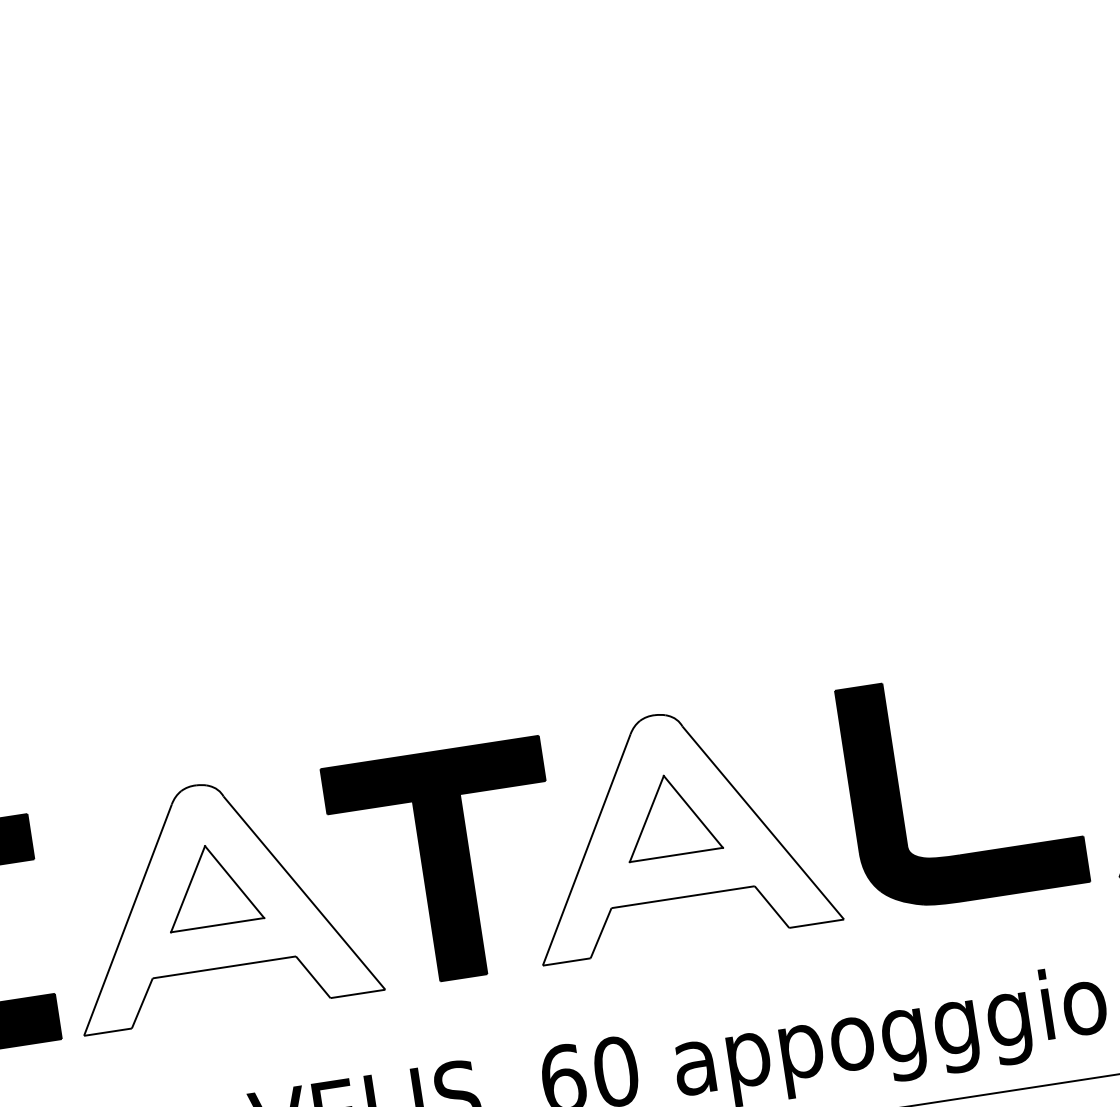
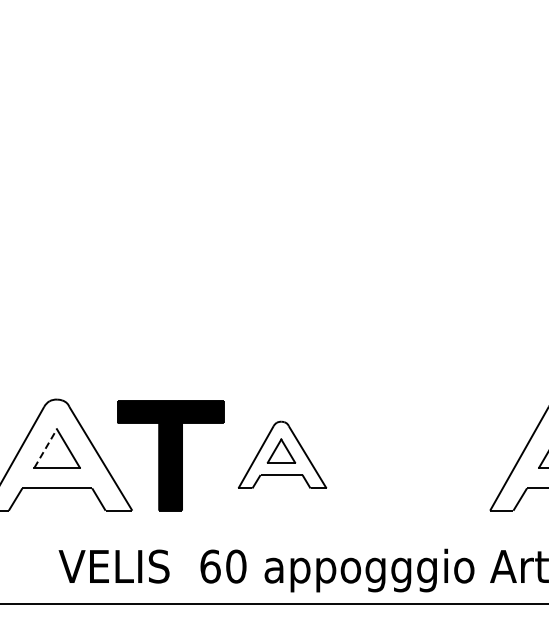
part: (899, 795) -> (391, 455), removed
part: (675, 827) -> (282, 454), size x0.6
line: (187, 889) -> (45, 448), solid -> dashed

